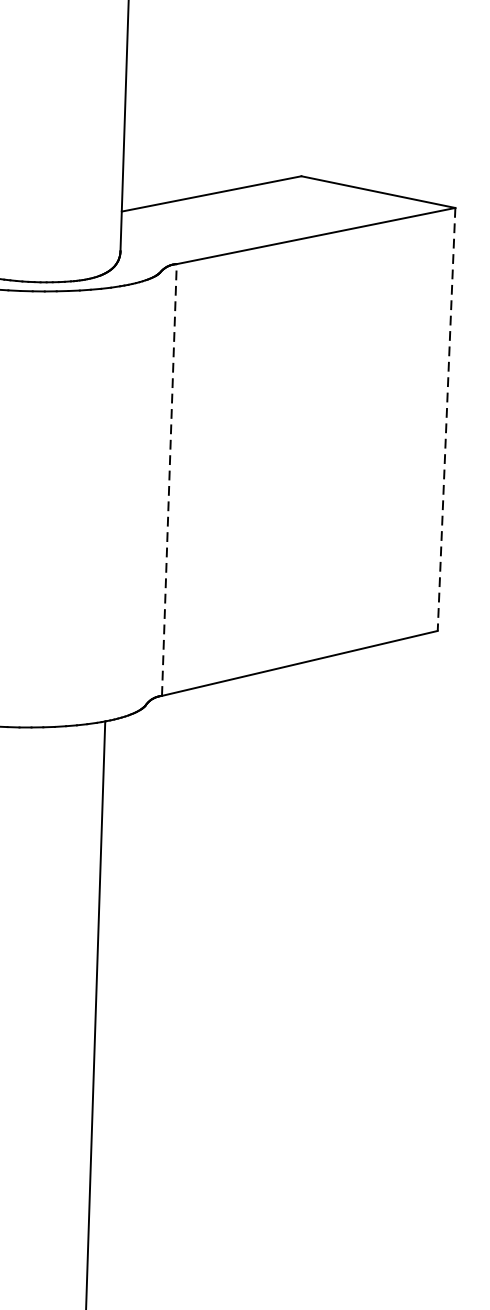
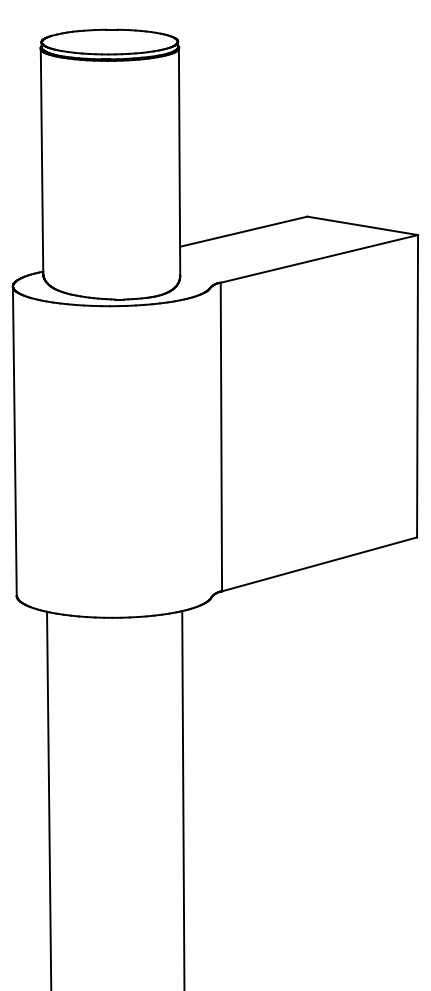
line: (446, 419) -> (417, 386), dashed -> solid
line: (169, 479) -> (221, 436), dashed -> solid

